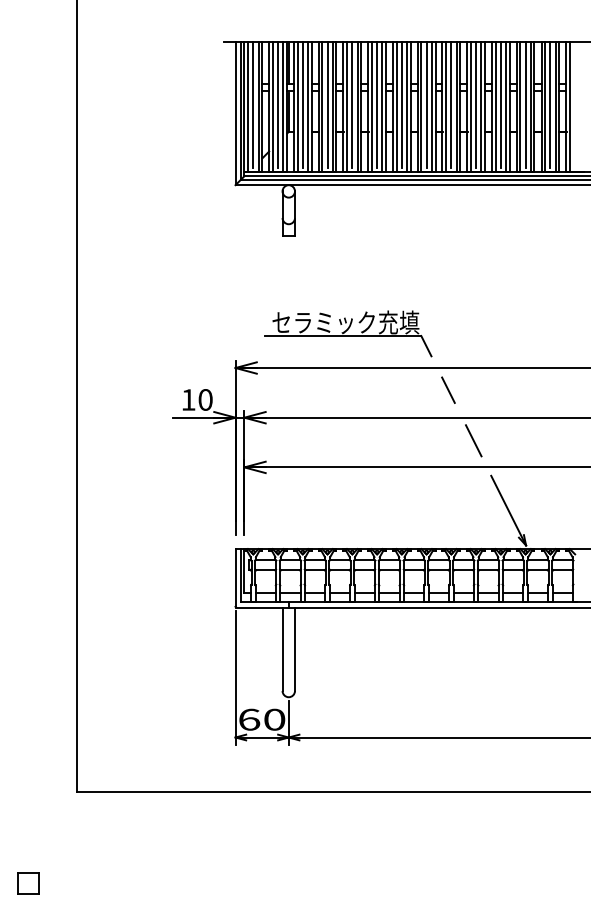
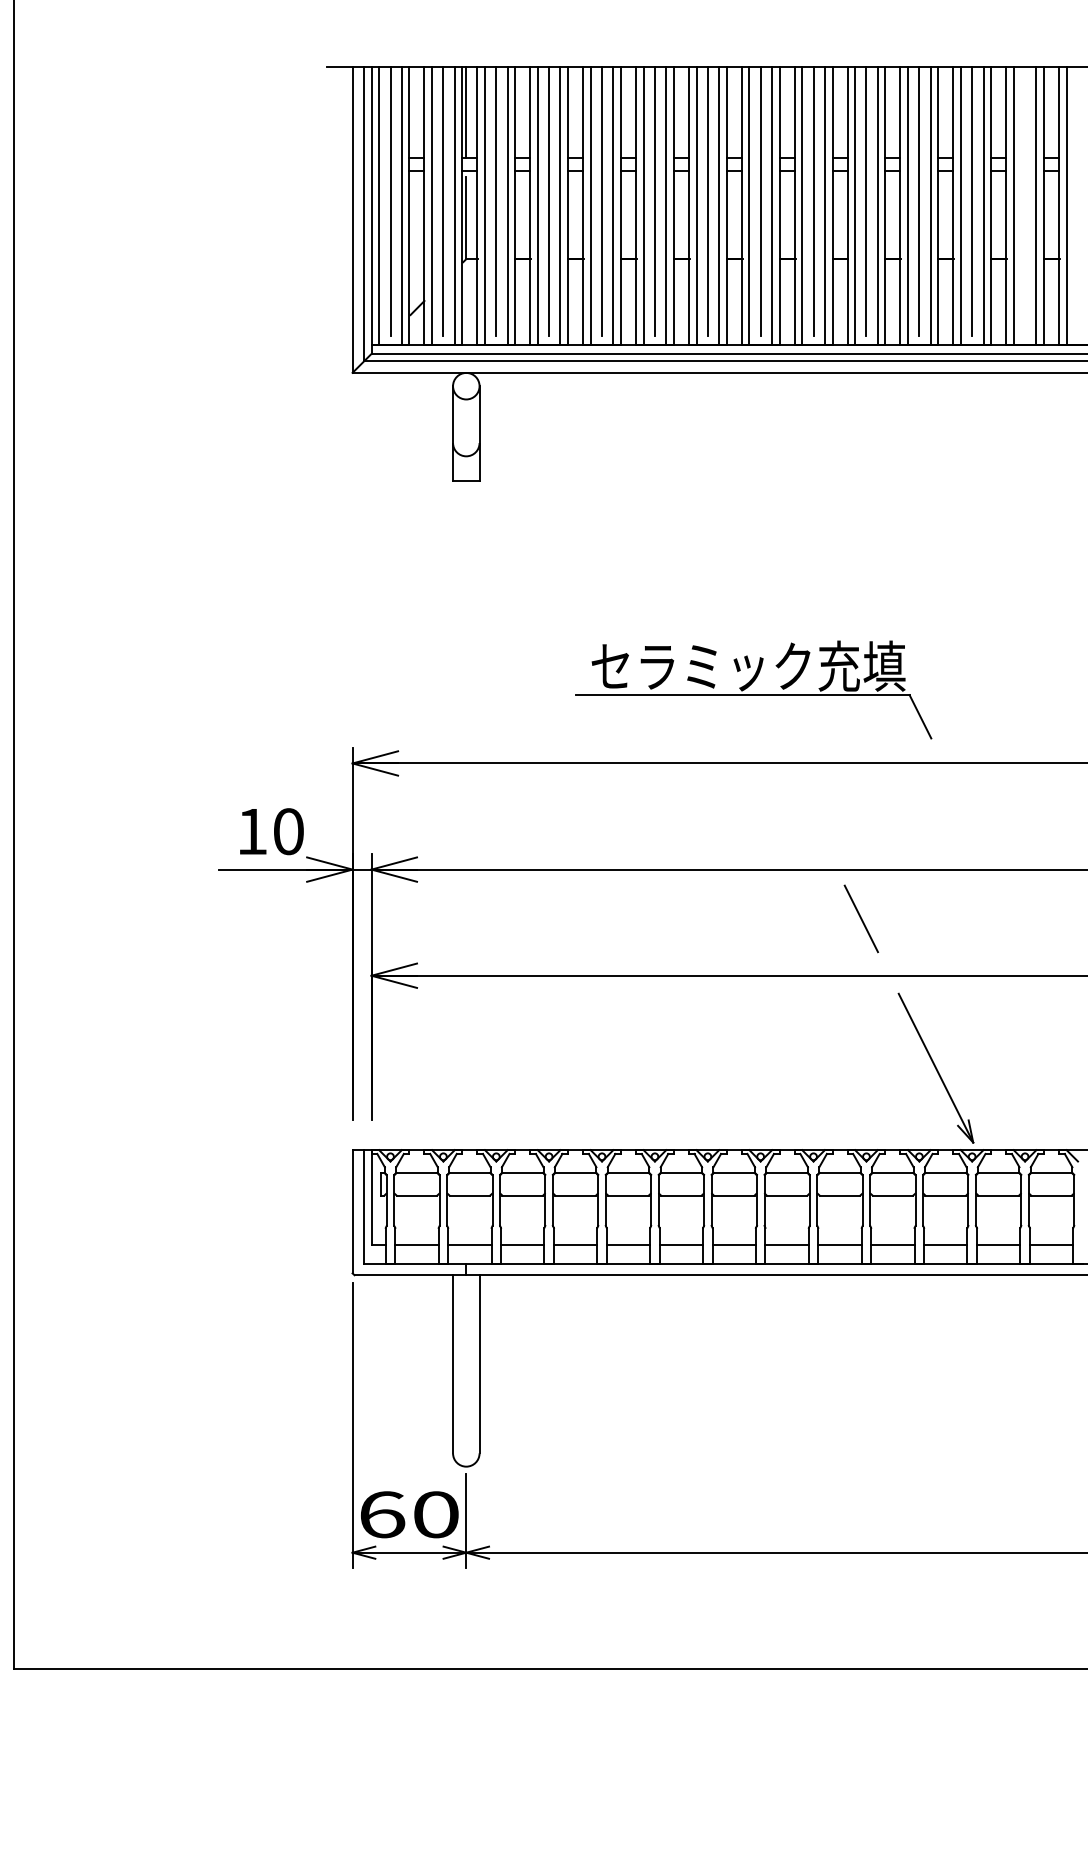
line: (550, 104) -> (1025, 200), removed
part: (348, 333) -> (754, 689), moved
line: (448, 389) -> (807, 809), removed

